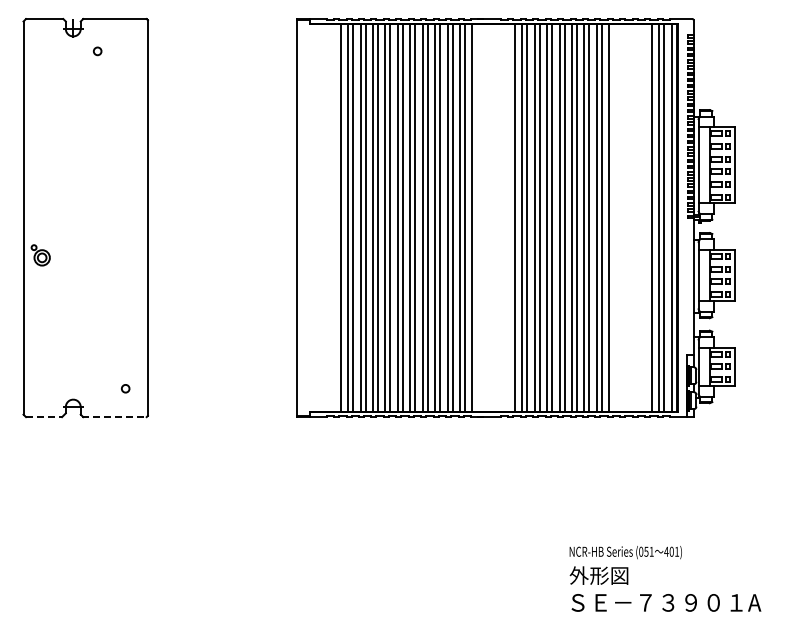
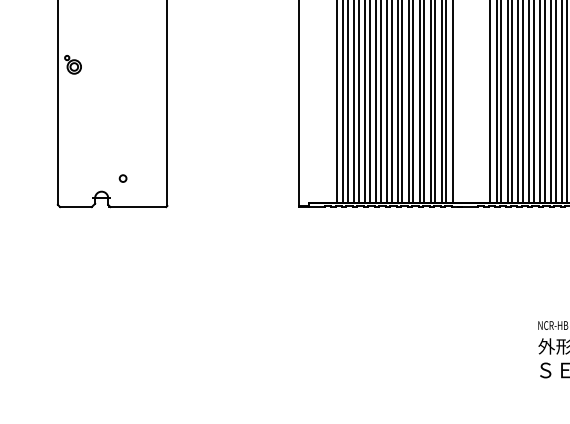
circle: (125, 388) -> (122, 178), moved
line: (44, 417) -> (76, 207), dashed -> solid
line: (114, 417) -> (137, 207), dashed -> solid

